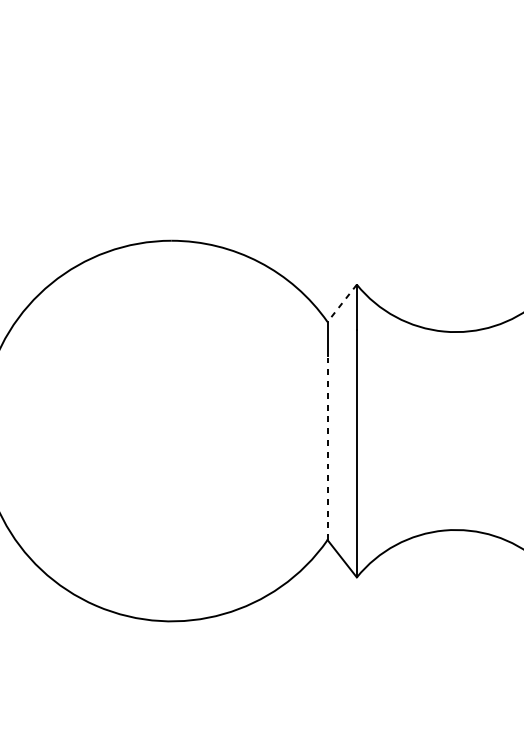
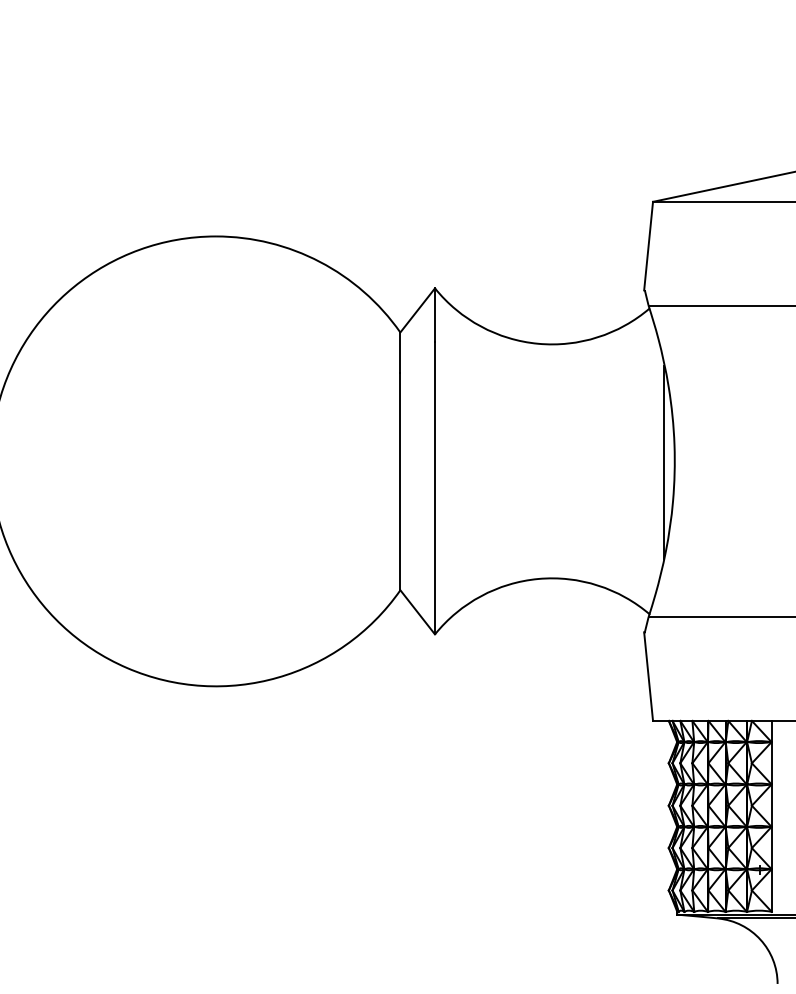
line: (342, 303) -> (417, 310), dashed -> solid
line: (327, 448) -> (400, 481), dashed -> solid

